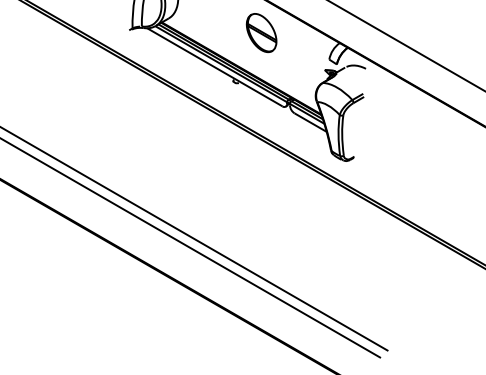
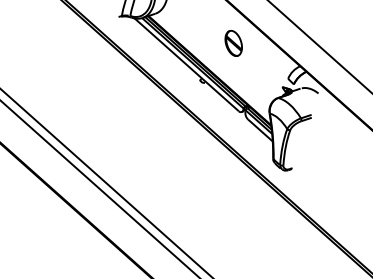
part: (261, 33) -> (233, 43), size x0.7

